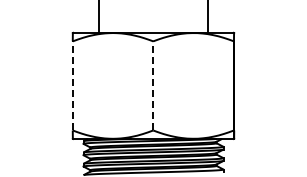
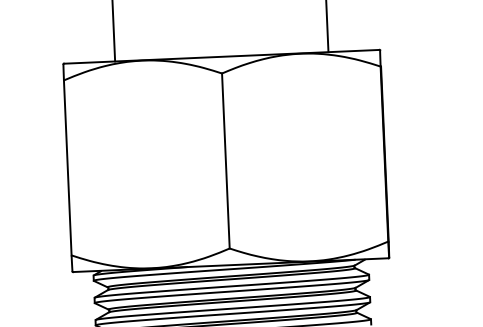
line: (72, 85) -> (67, 167), dashed -> solid
line: (153, 85) -> (226, 160), dashed -> solid

